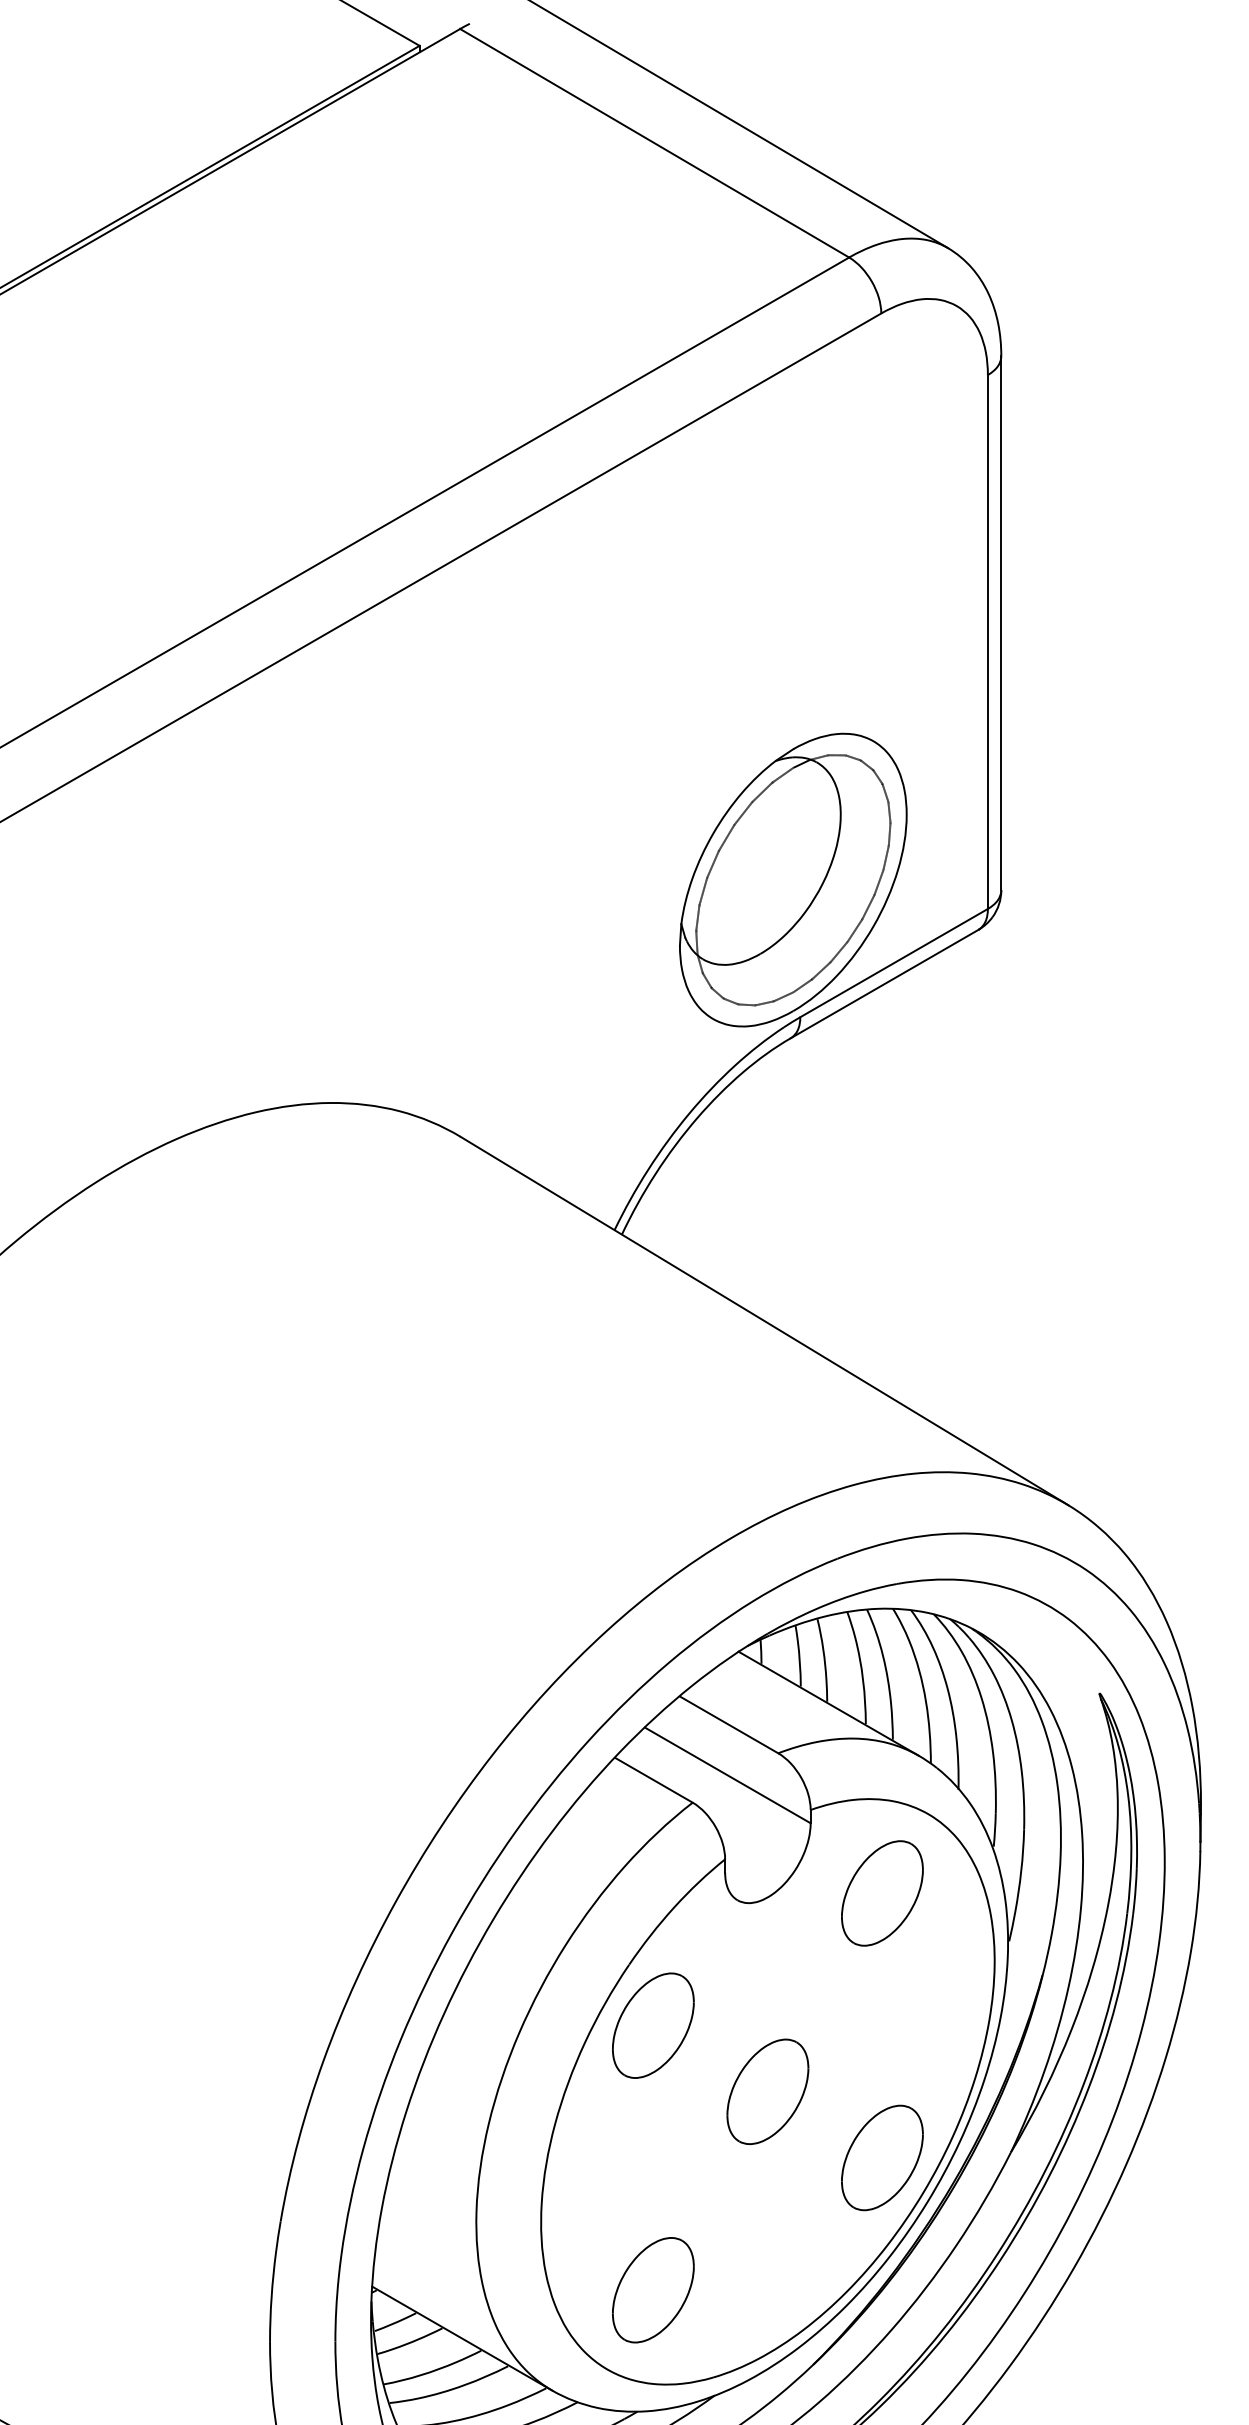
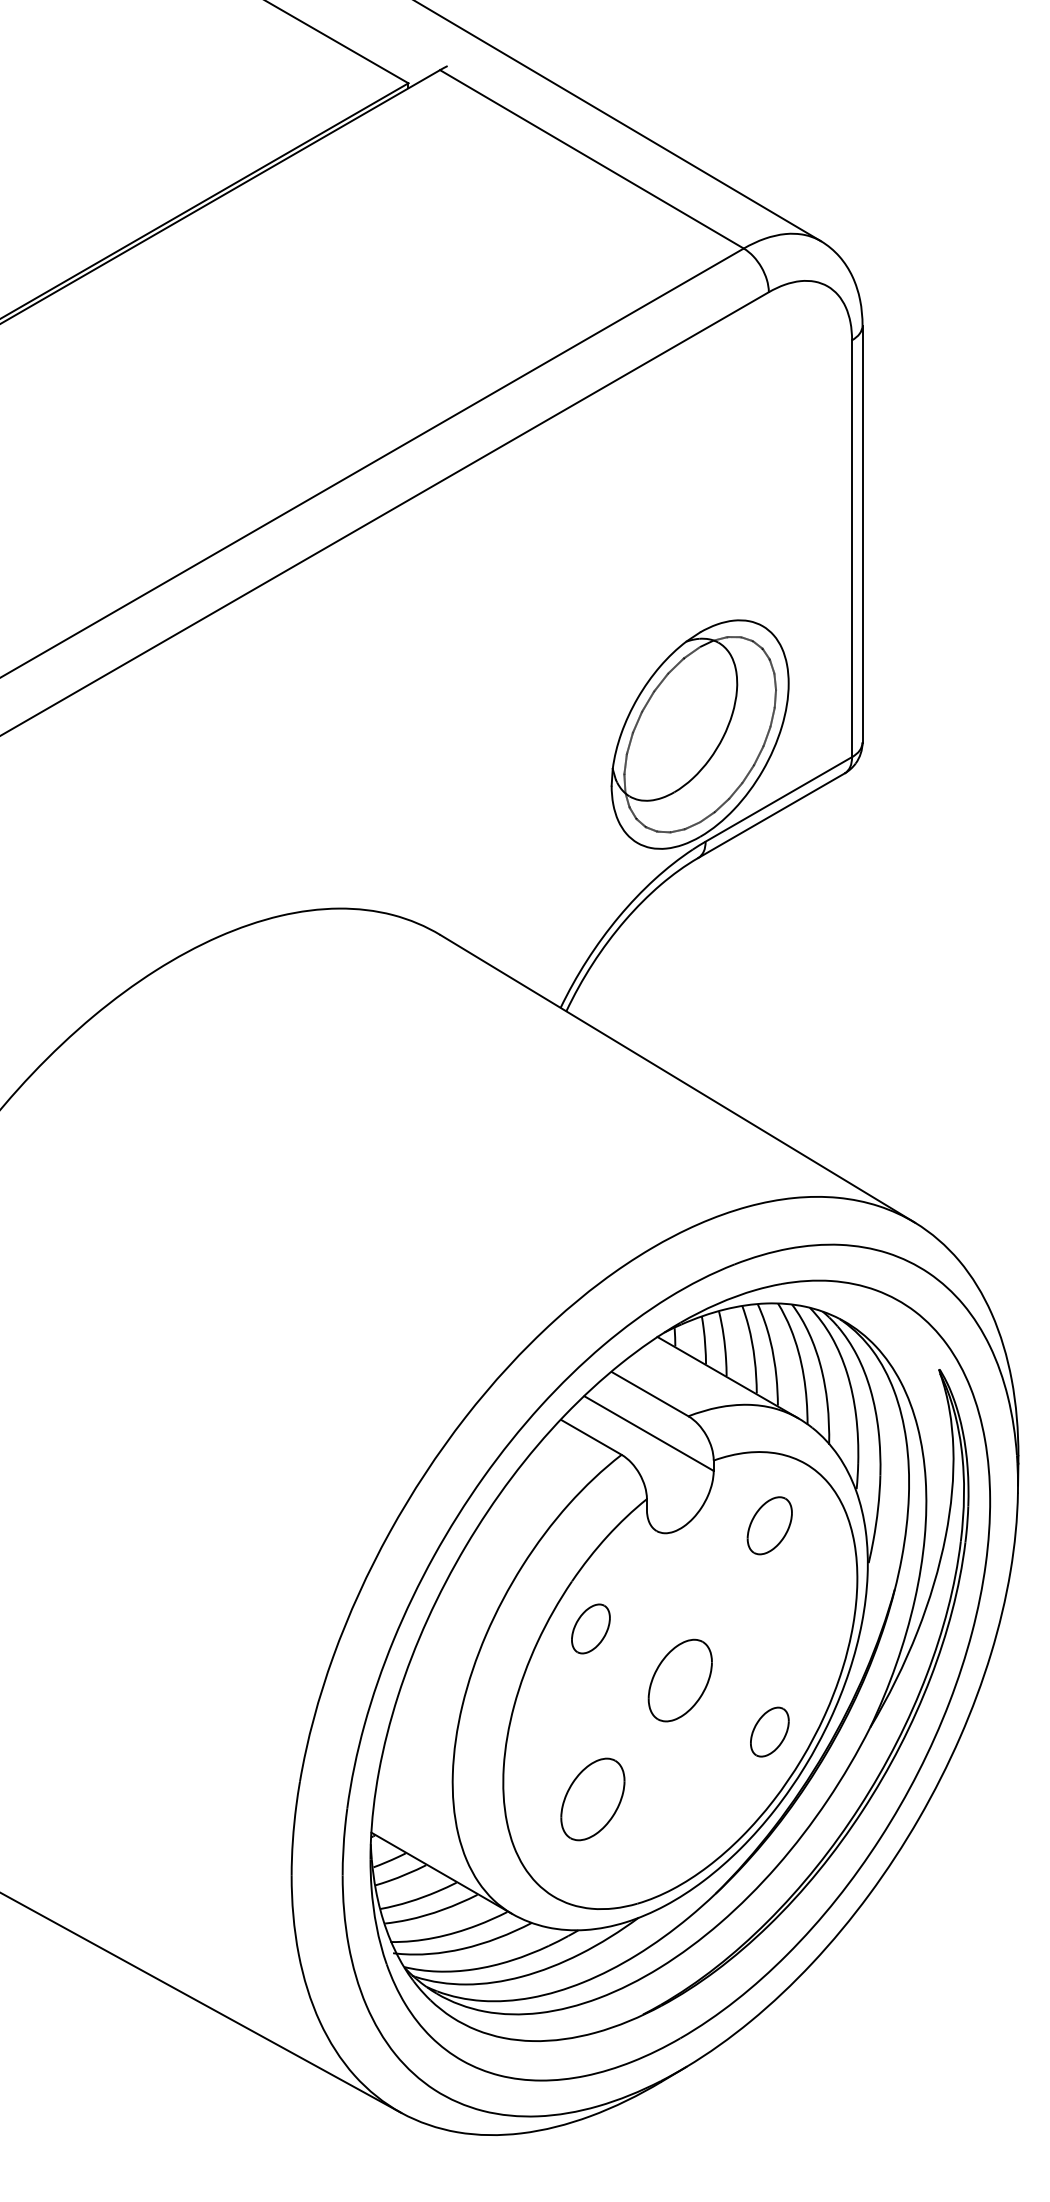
part: (882, 1893) -> (769, 1525), size x0.7
part: (652, 2025) -> (590, 1628), size x0.6
part: (882, 2157) -> (769, 1731), size x0.6
part: (652, 2290) -> (592, 1799), moved

